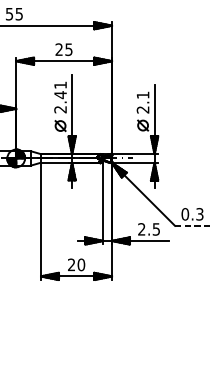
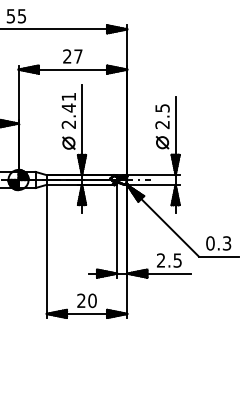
text: (69, 49) -> (78, 56), 25 -> 27
text: (143, 95) -> (162, 108), 2.1 -> 2.5
line: (192, 225) -> (218, 256), dashed -> solid

